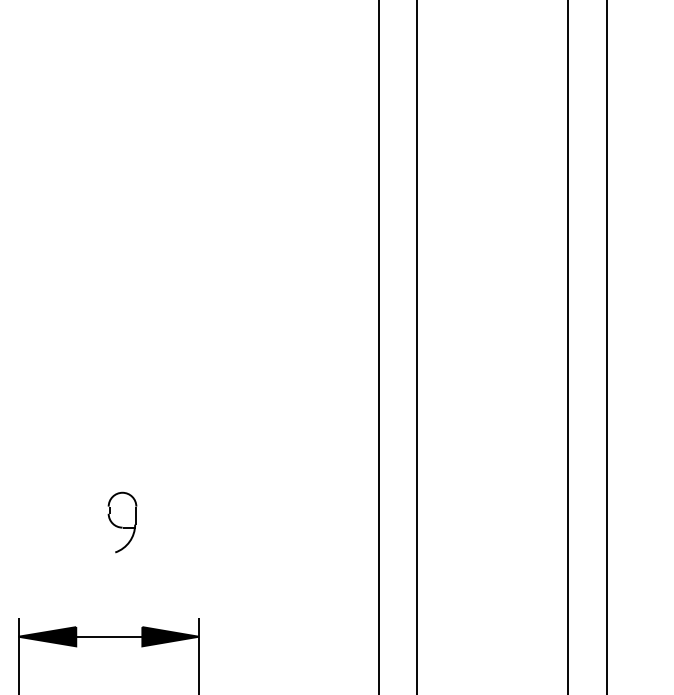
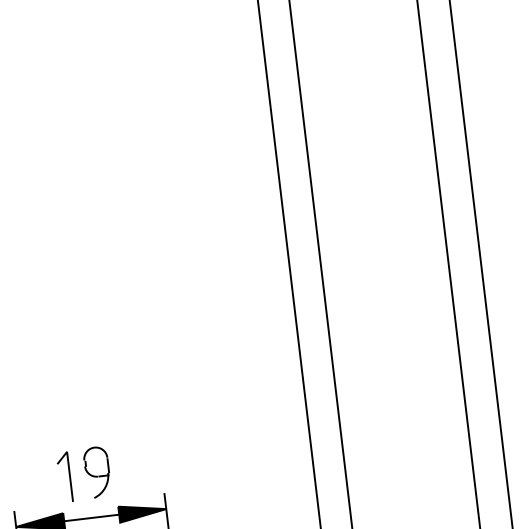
part: (122, 522) -> (97, 472), moved
curve: (88, 584) -> (69, 476), added

